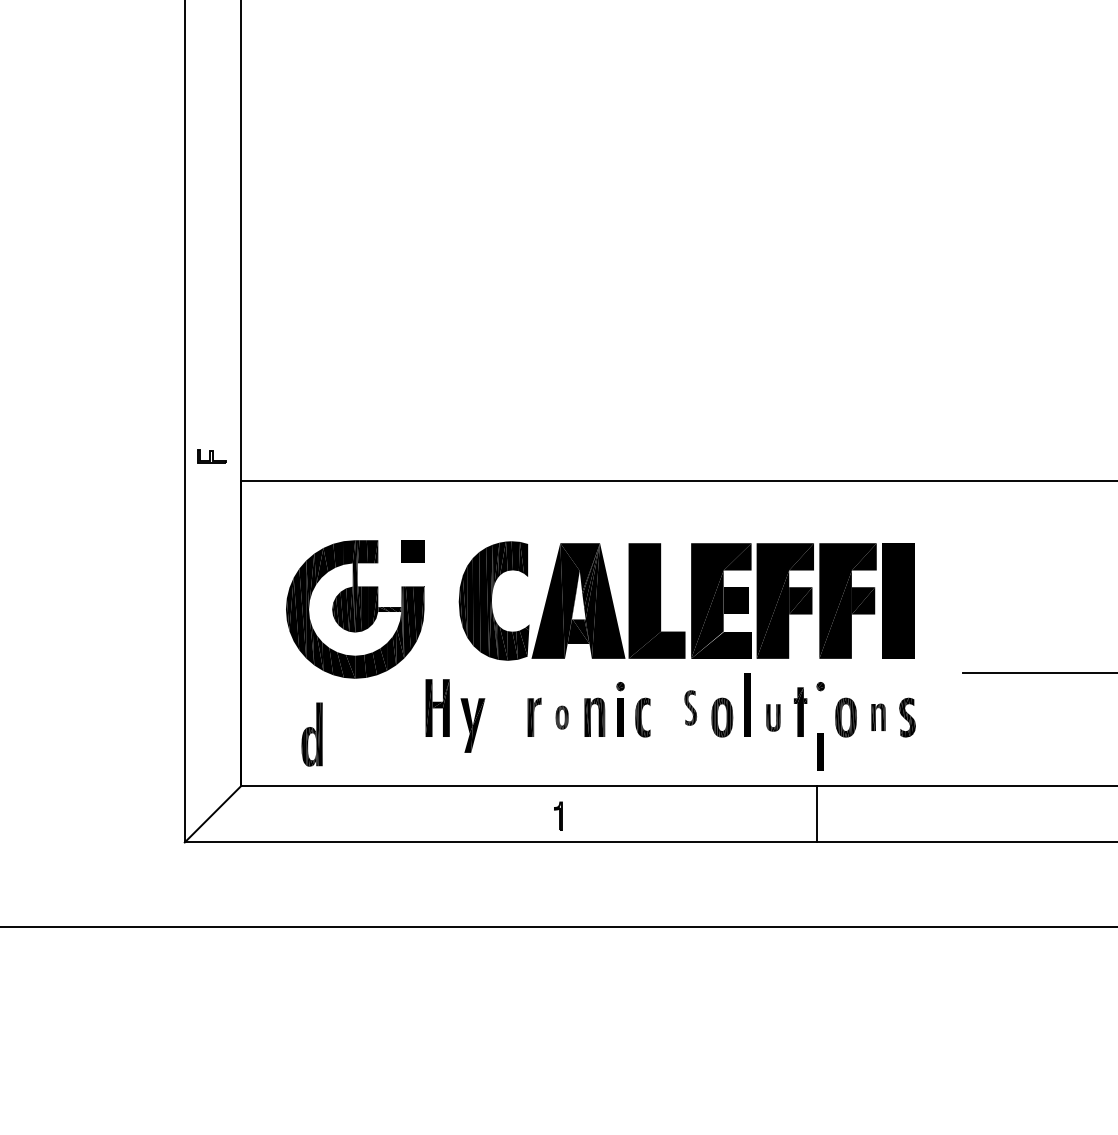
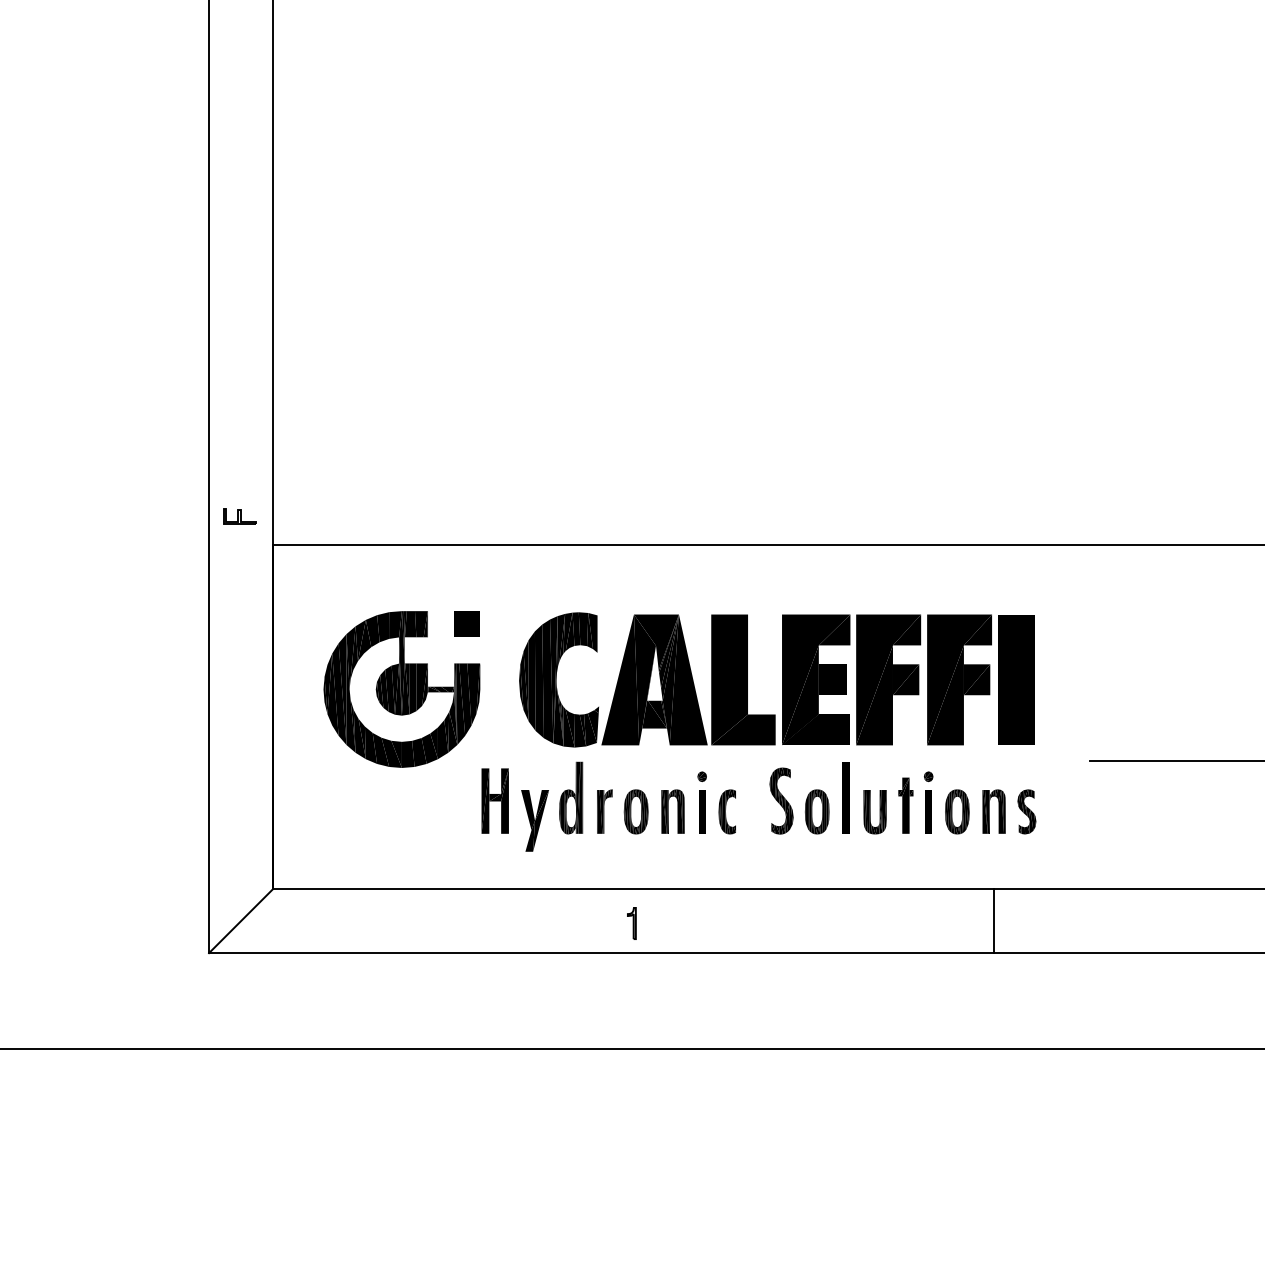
part: (690, 707) -> (781, 800), size x1.67
part: (561, 717) -> (635, 811), size x1.67
part: (878, 717) -> (993, 811), size x1.43
part: (772, 718) -> (874, 812), size x1.43
part: (312, 734) -> (571, 797), moved
part: (820, 751) -> (928, 811), moved
line: (817, 814) -> (994, 921), moved

